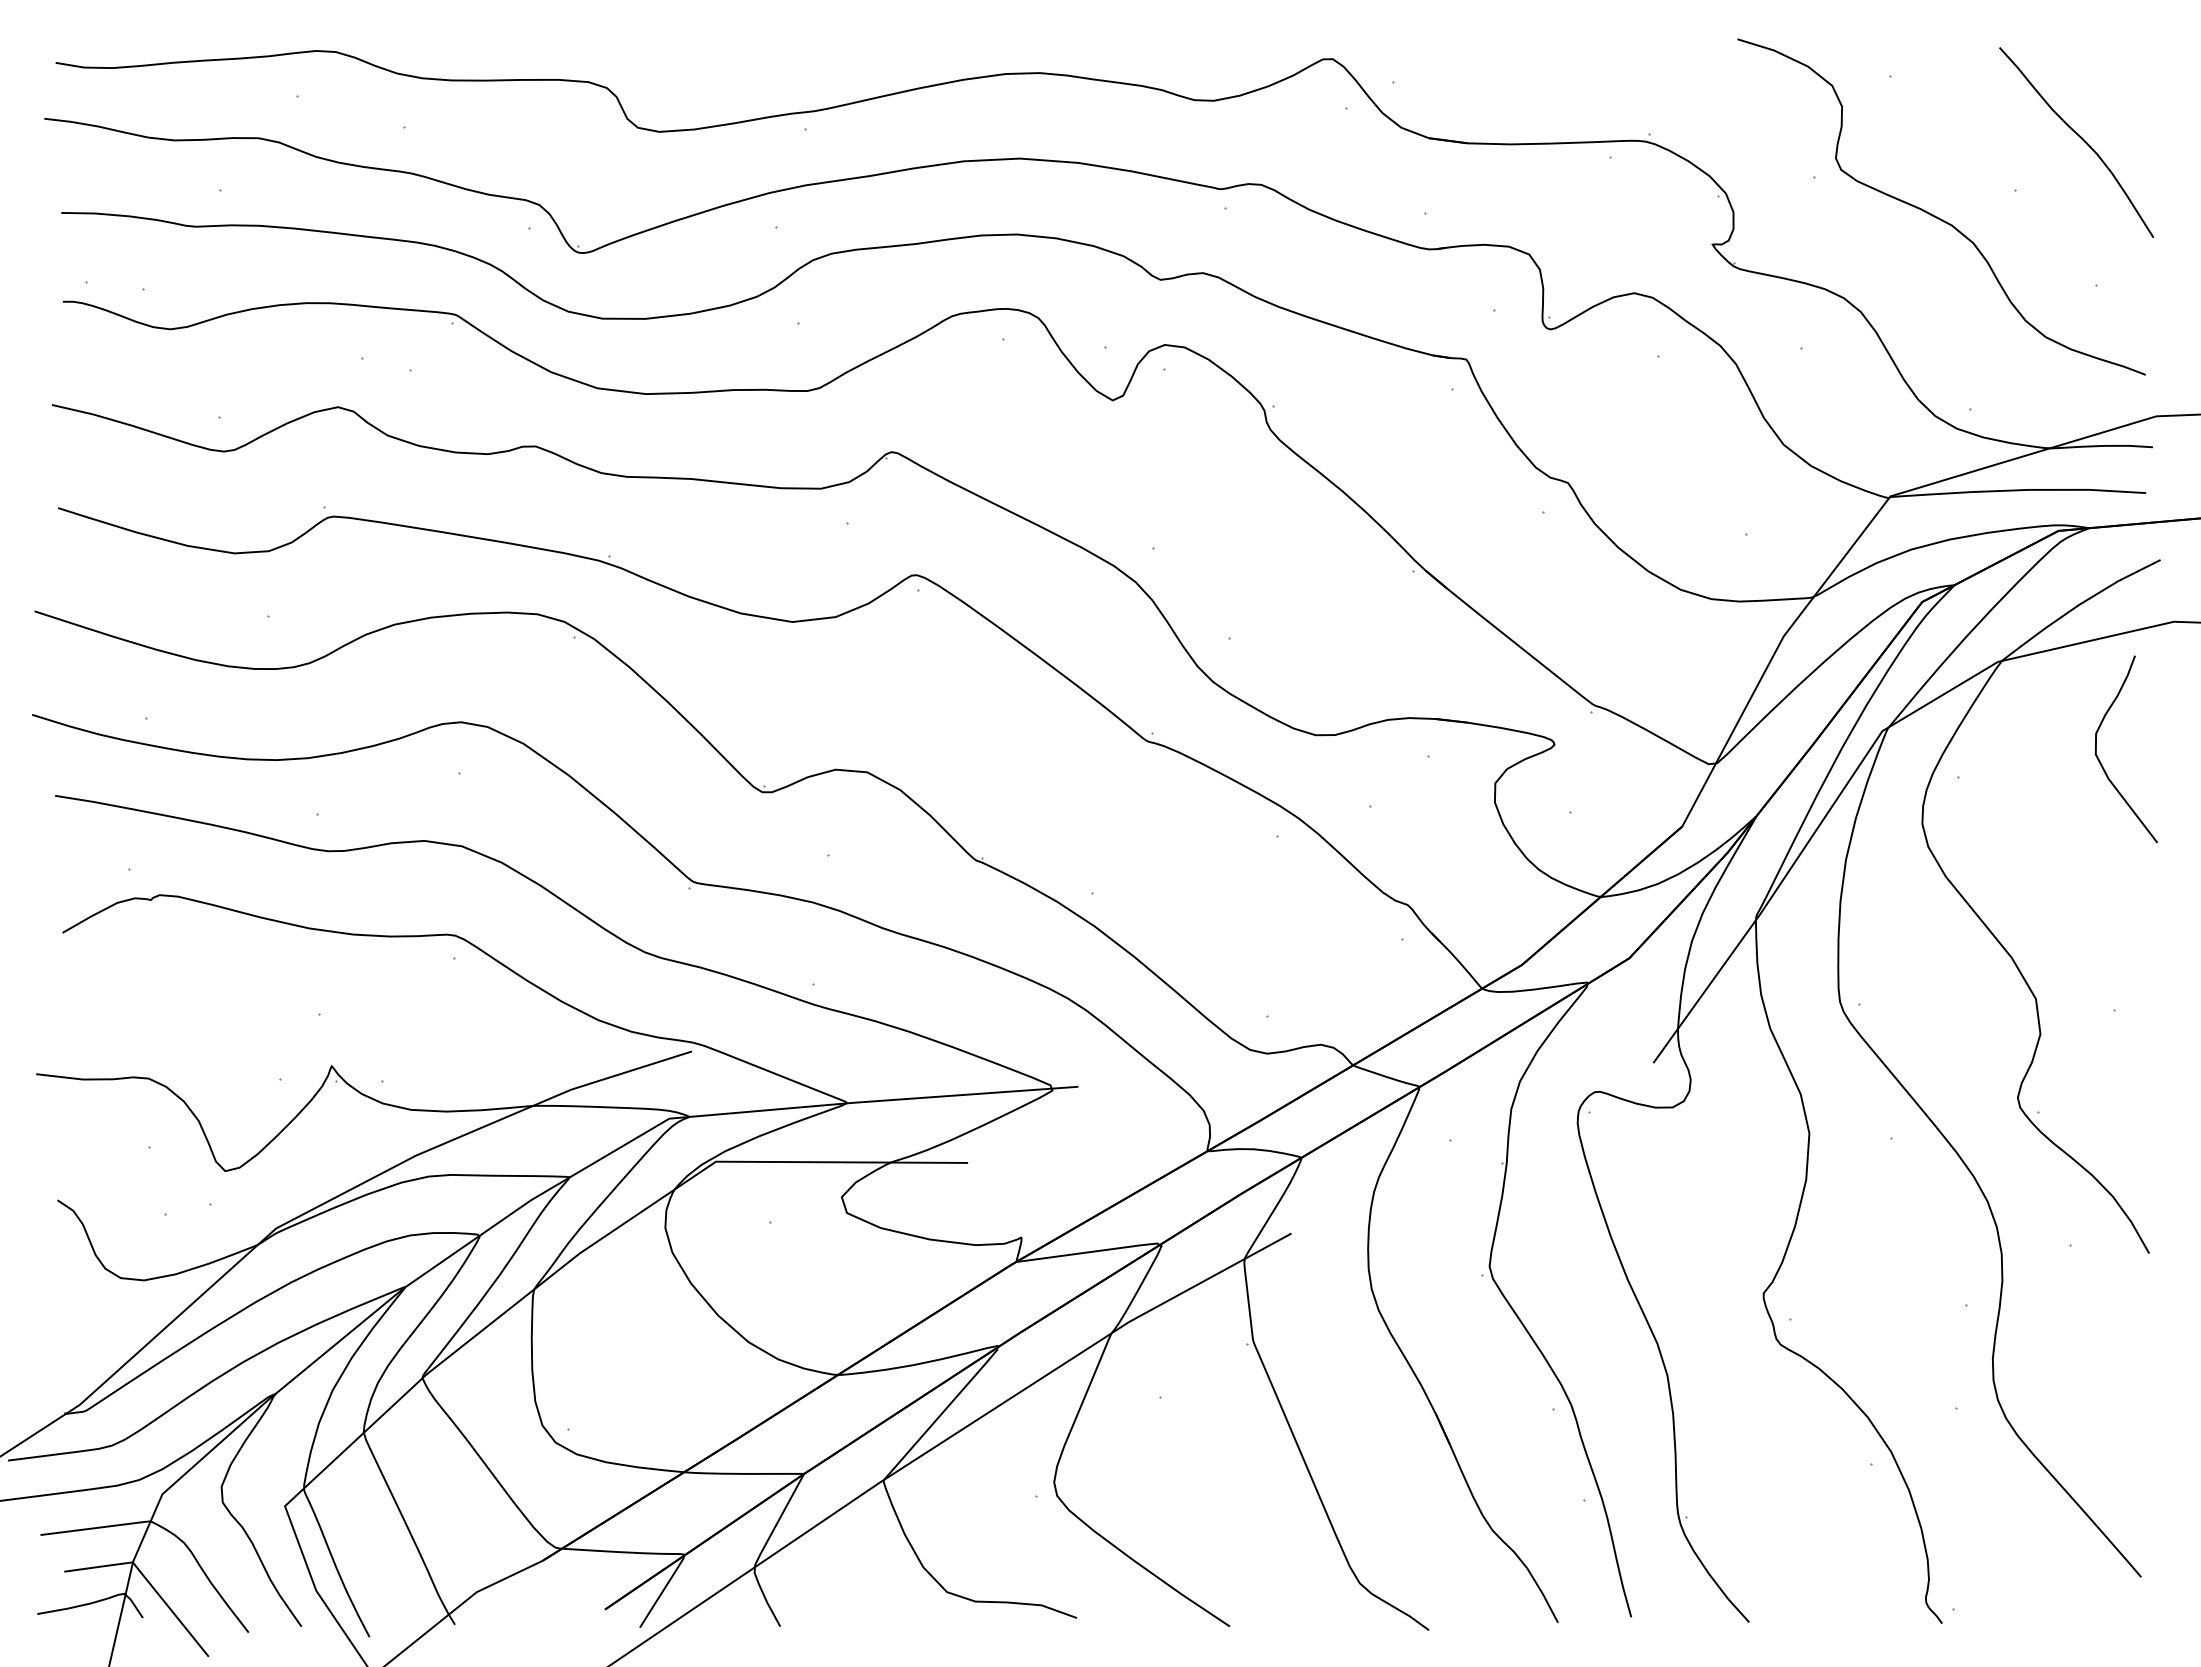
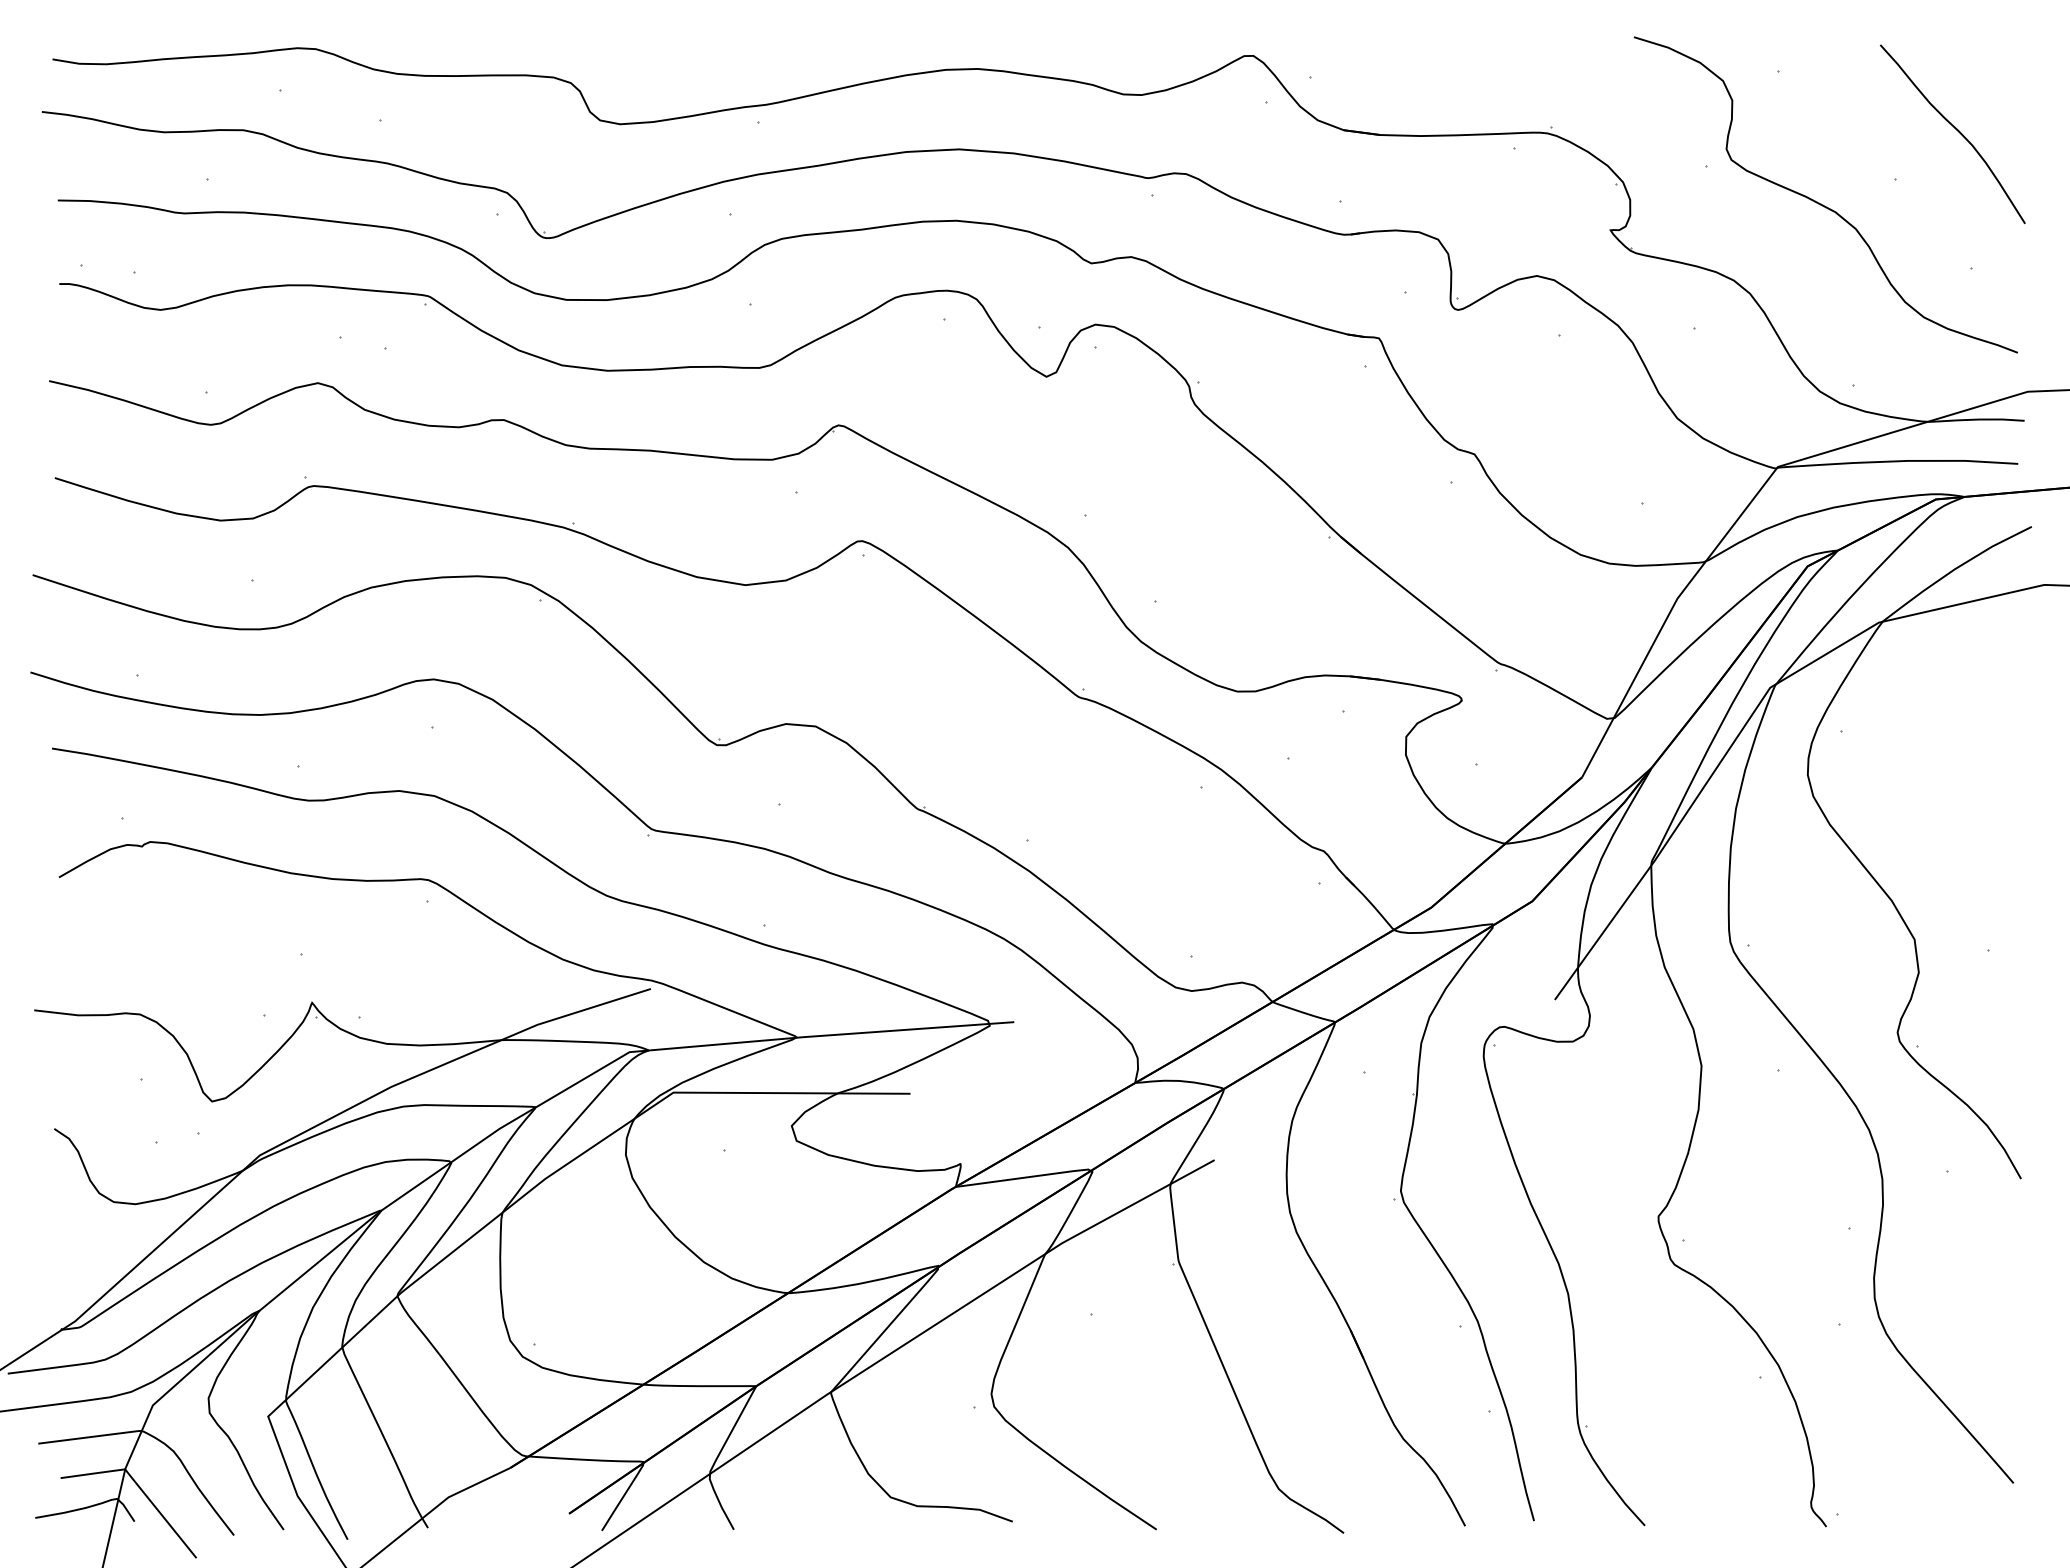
curve: (2101, 762) -> (1976, 717), removed

